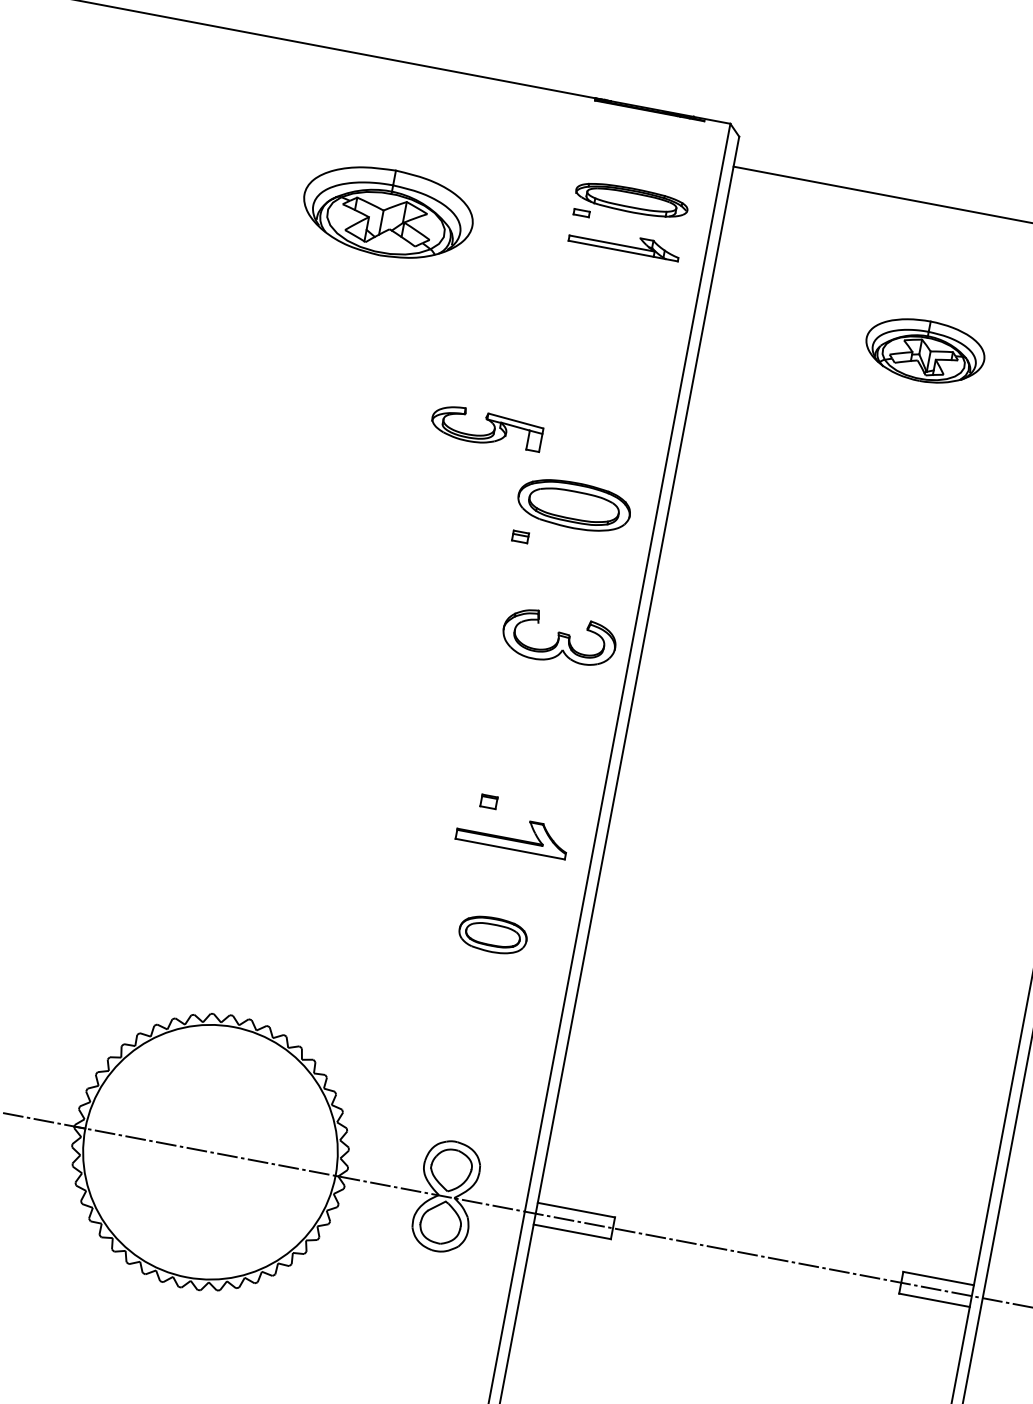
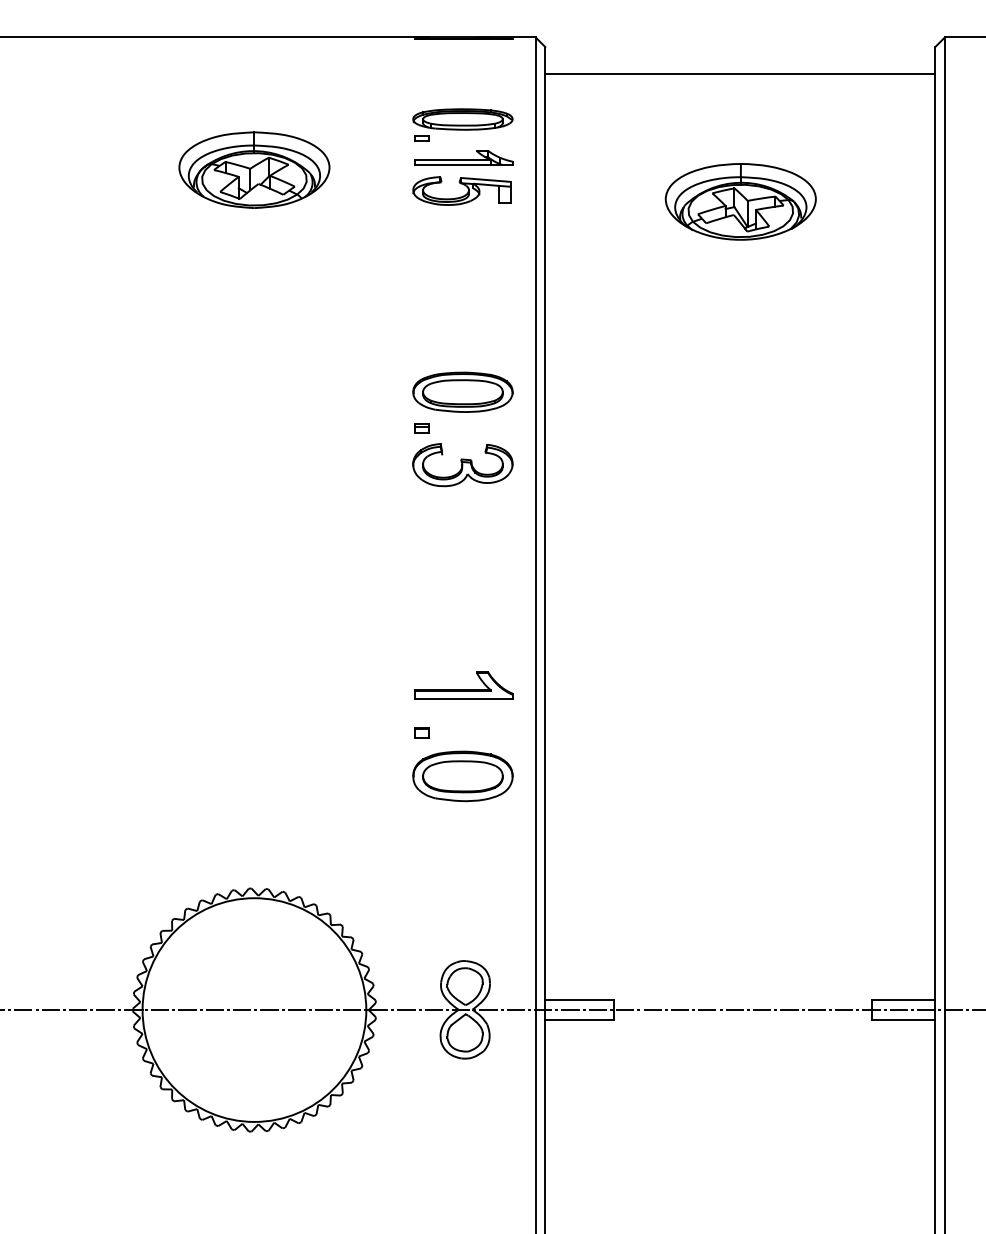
part: (924, 350) -> (740, 201), size x1.43
part: (486, 427) -> (461, 190), moved
part: (558, 639) -> (462, 465), moved
part: (488, 801) -> (421, 732), moved
part: (492, 934) -> (462, 776), size x1.67

